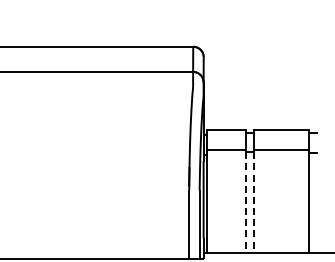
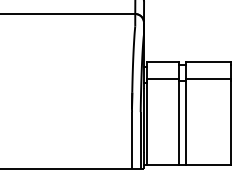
line: (245, 202) -> (178, 122), dashed -> solid
line: (254, 202) -> (186, 122), dashed -> solid

